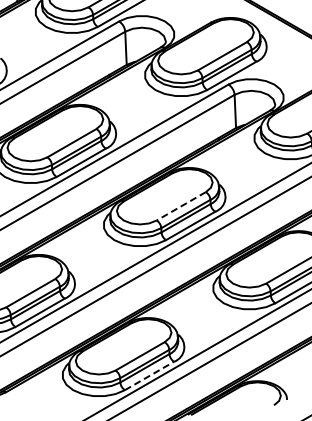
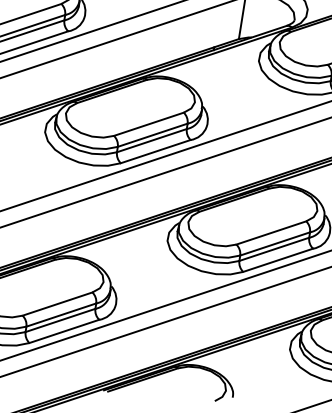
line: (180, 206) -> (147, 124), dashed -> solid
line: (149, 375) -> (64, 330), dashed -> solid

